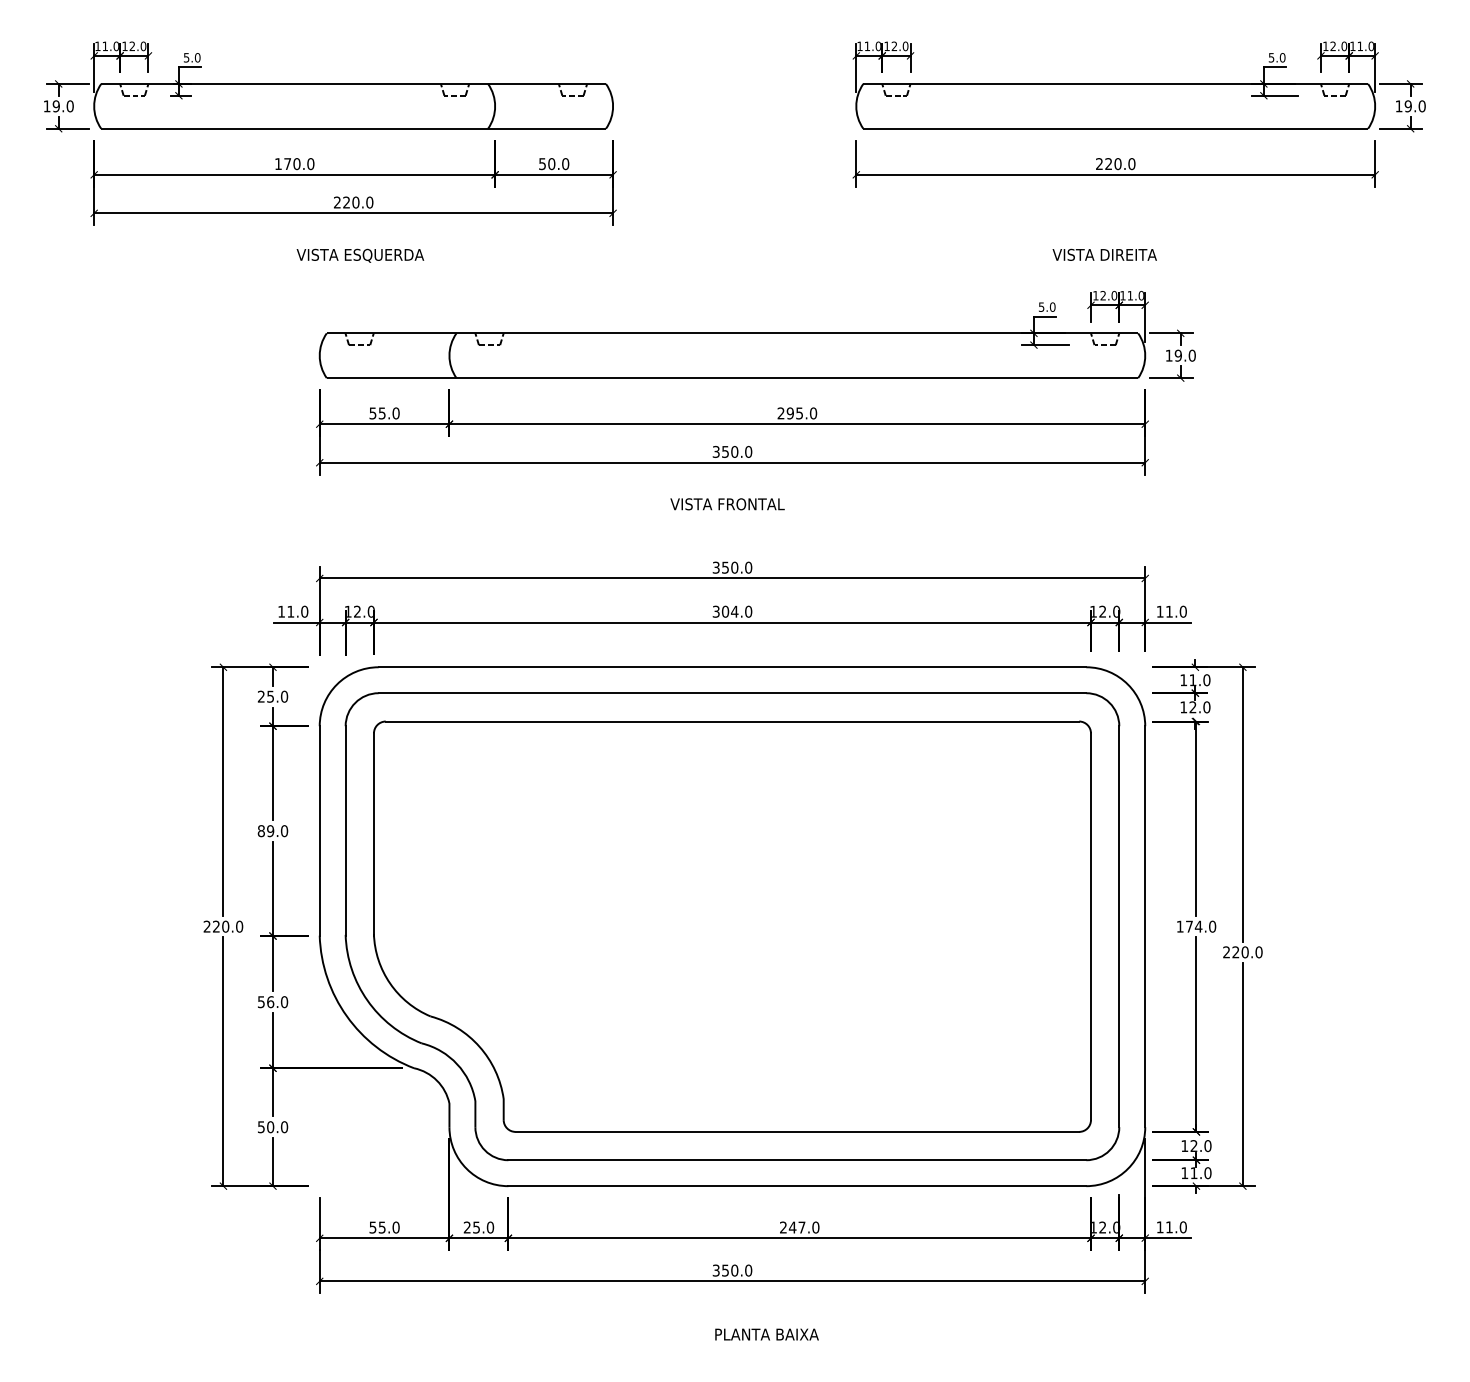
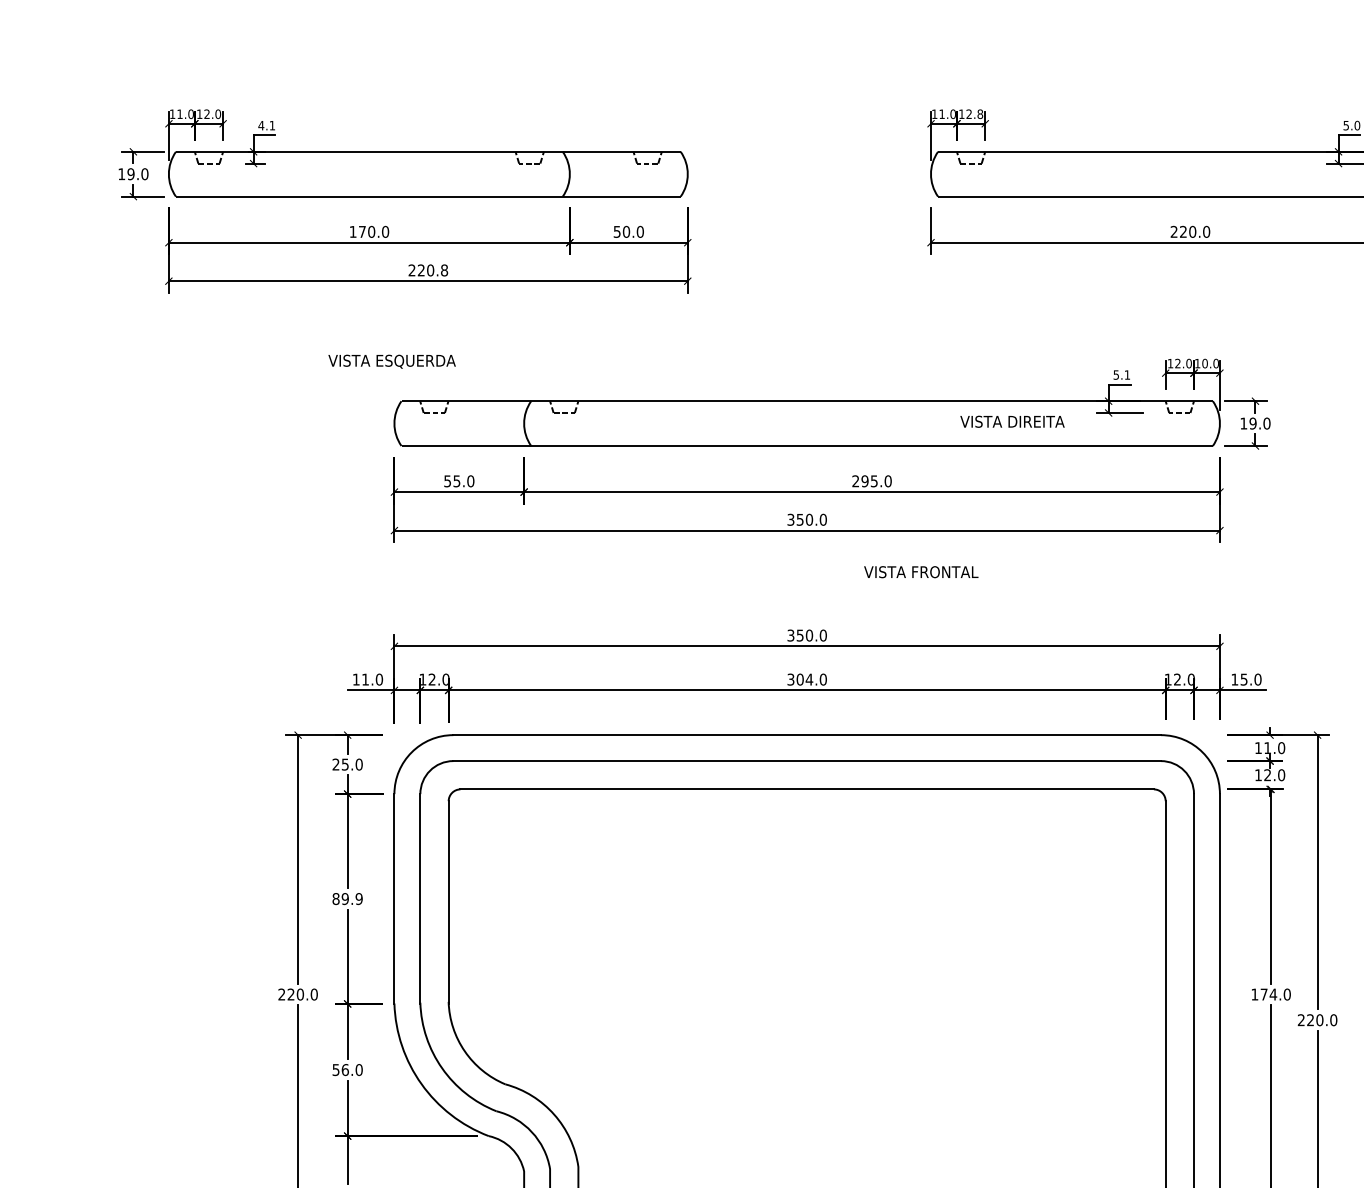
text: (905, 45) -> (980, 113), 12.0 -> 12.8
text: (191, 57) -> (266, 125), 5.0 -> 4.1
text: (369, 202) -> (444, 270), 220.0 -> 220.8
text: (1104, 254) -> (1012, 421), moved
text: (360, 255) -> (392, 361), moved
text: (1130, 295) -> (1205, 363), 11.0 -> 10.0
text: (1052, 306) -> (1127, 374), 5.0 -> 5.1
text: (727, 504) -> (921, 572), moved
text: (1169, 611) -> (1244, 679), 11.0 -> 15.0
text: (283, 831) -> (358, 899), 89.0 -> 89.9

